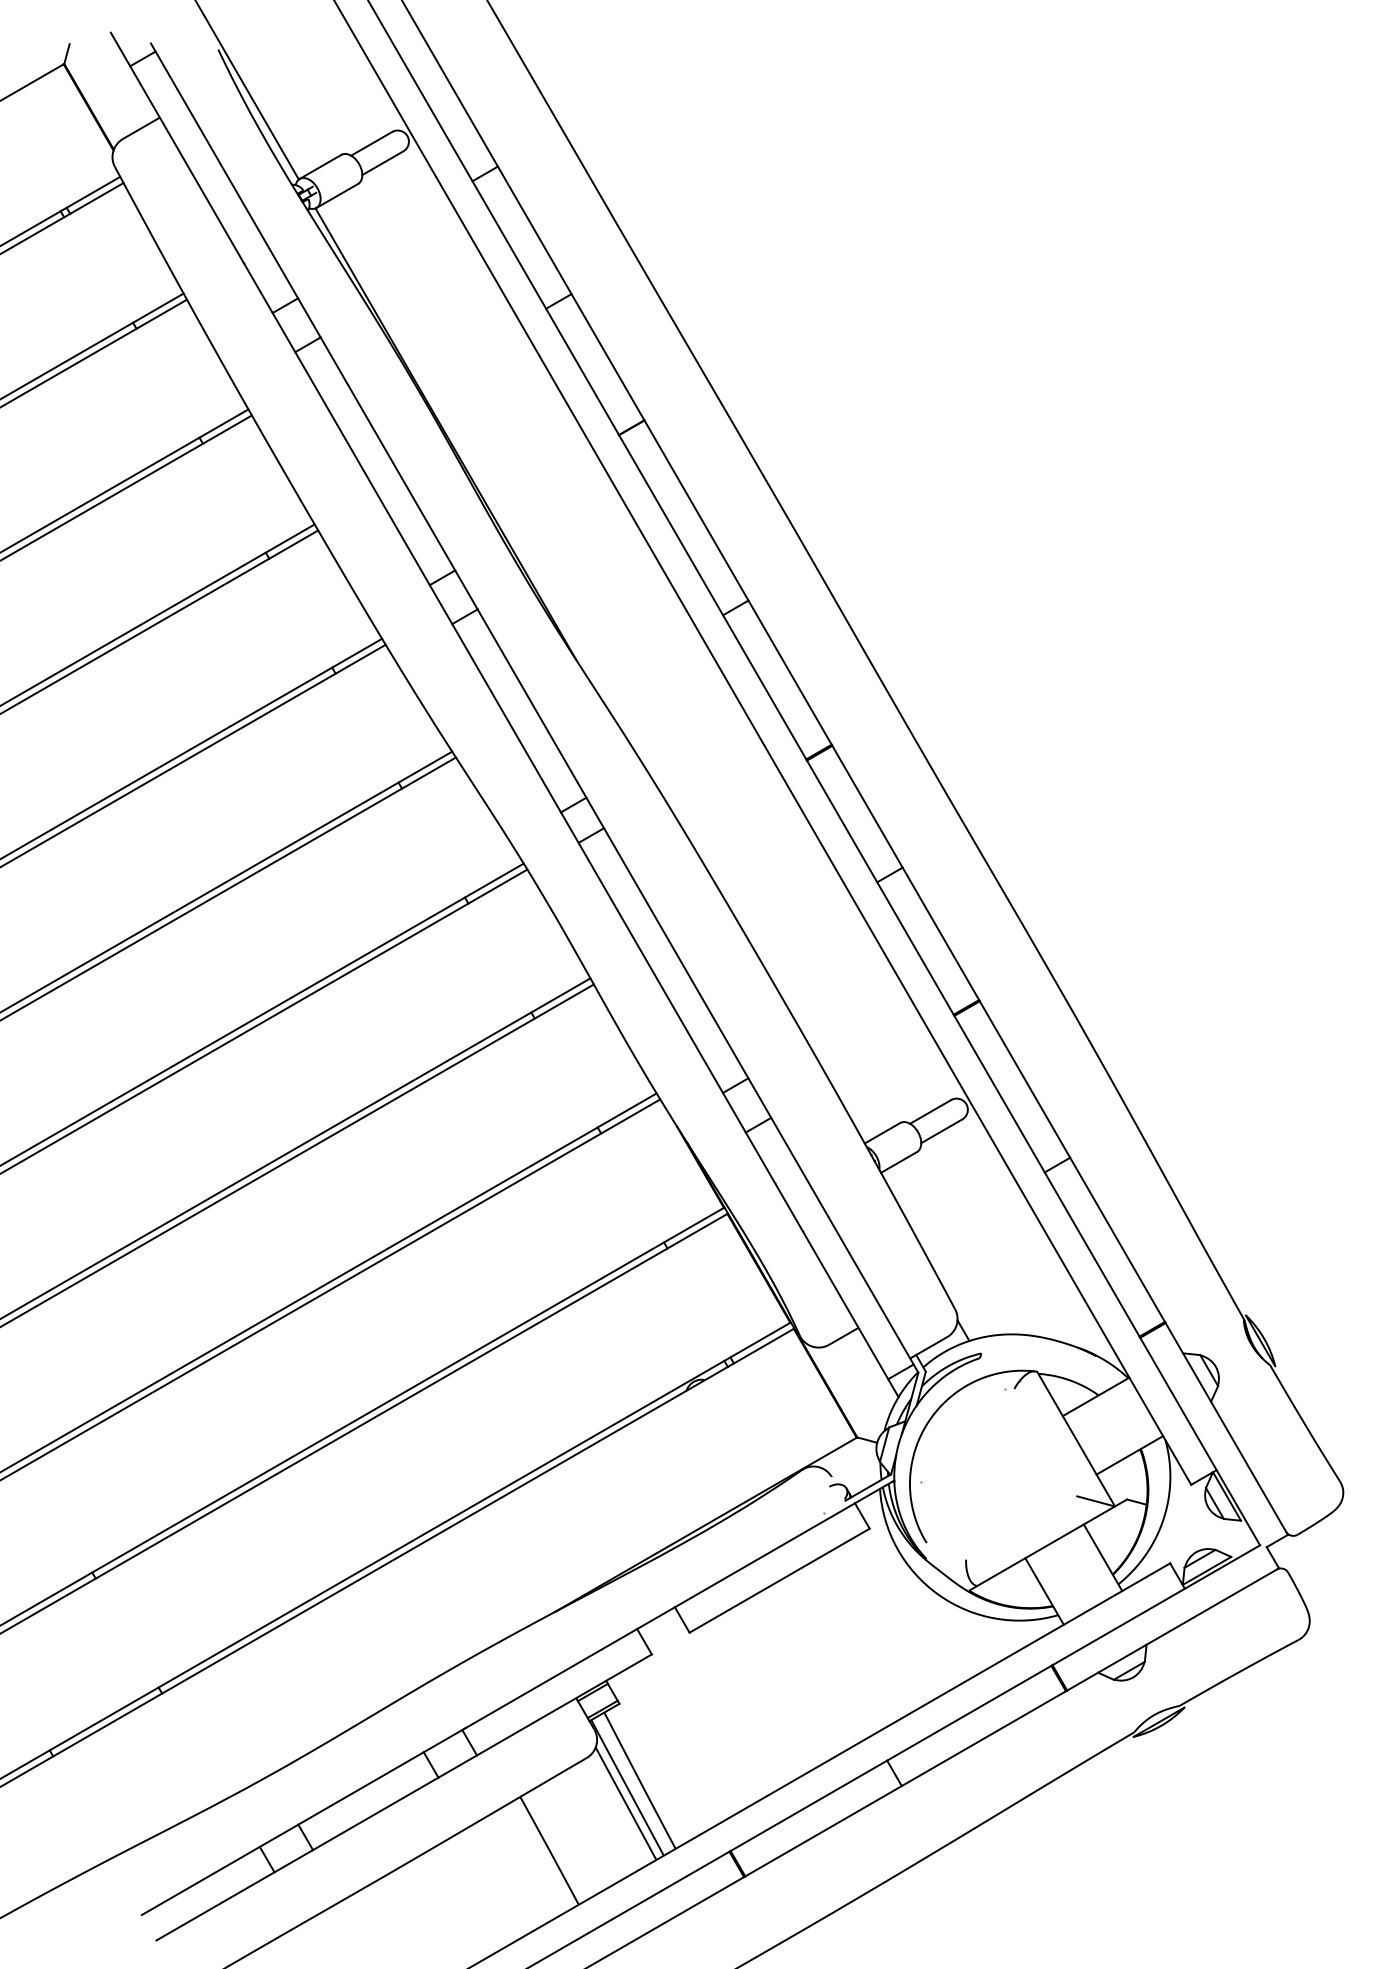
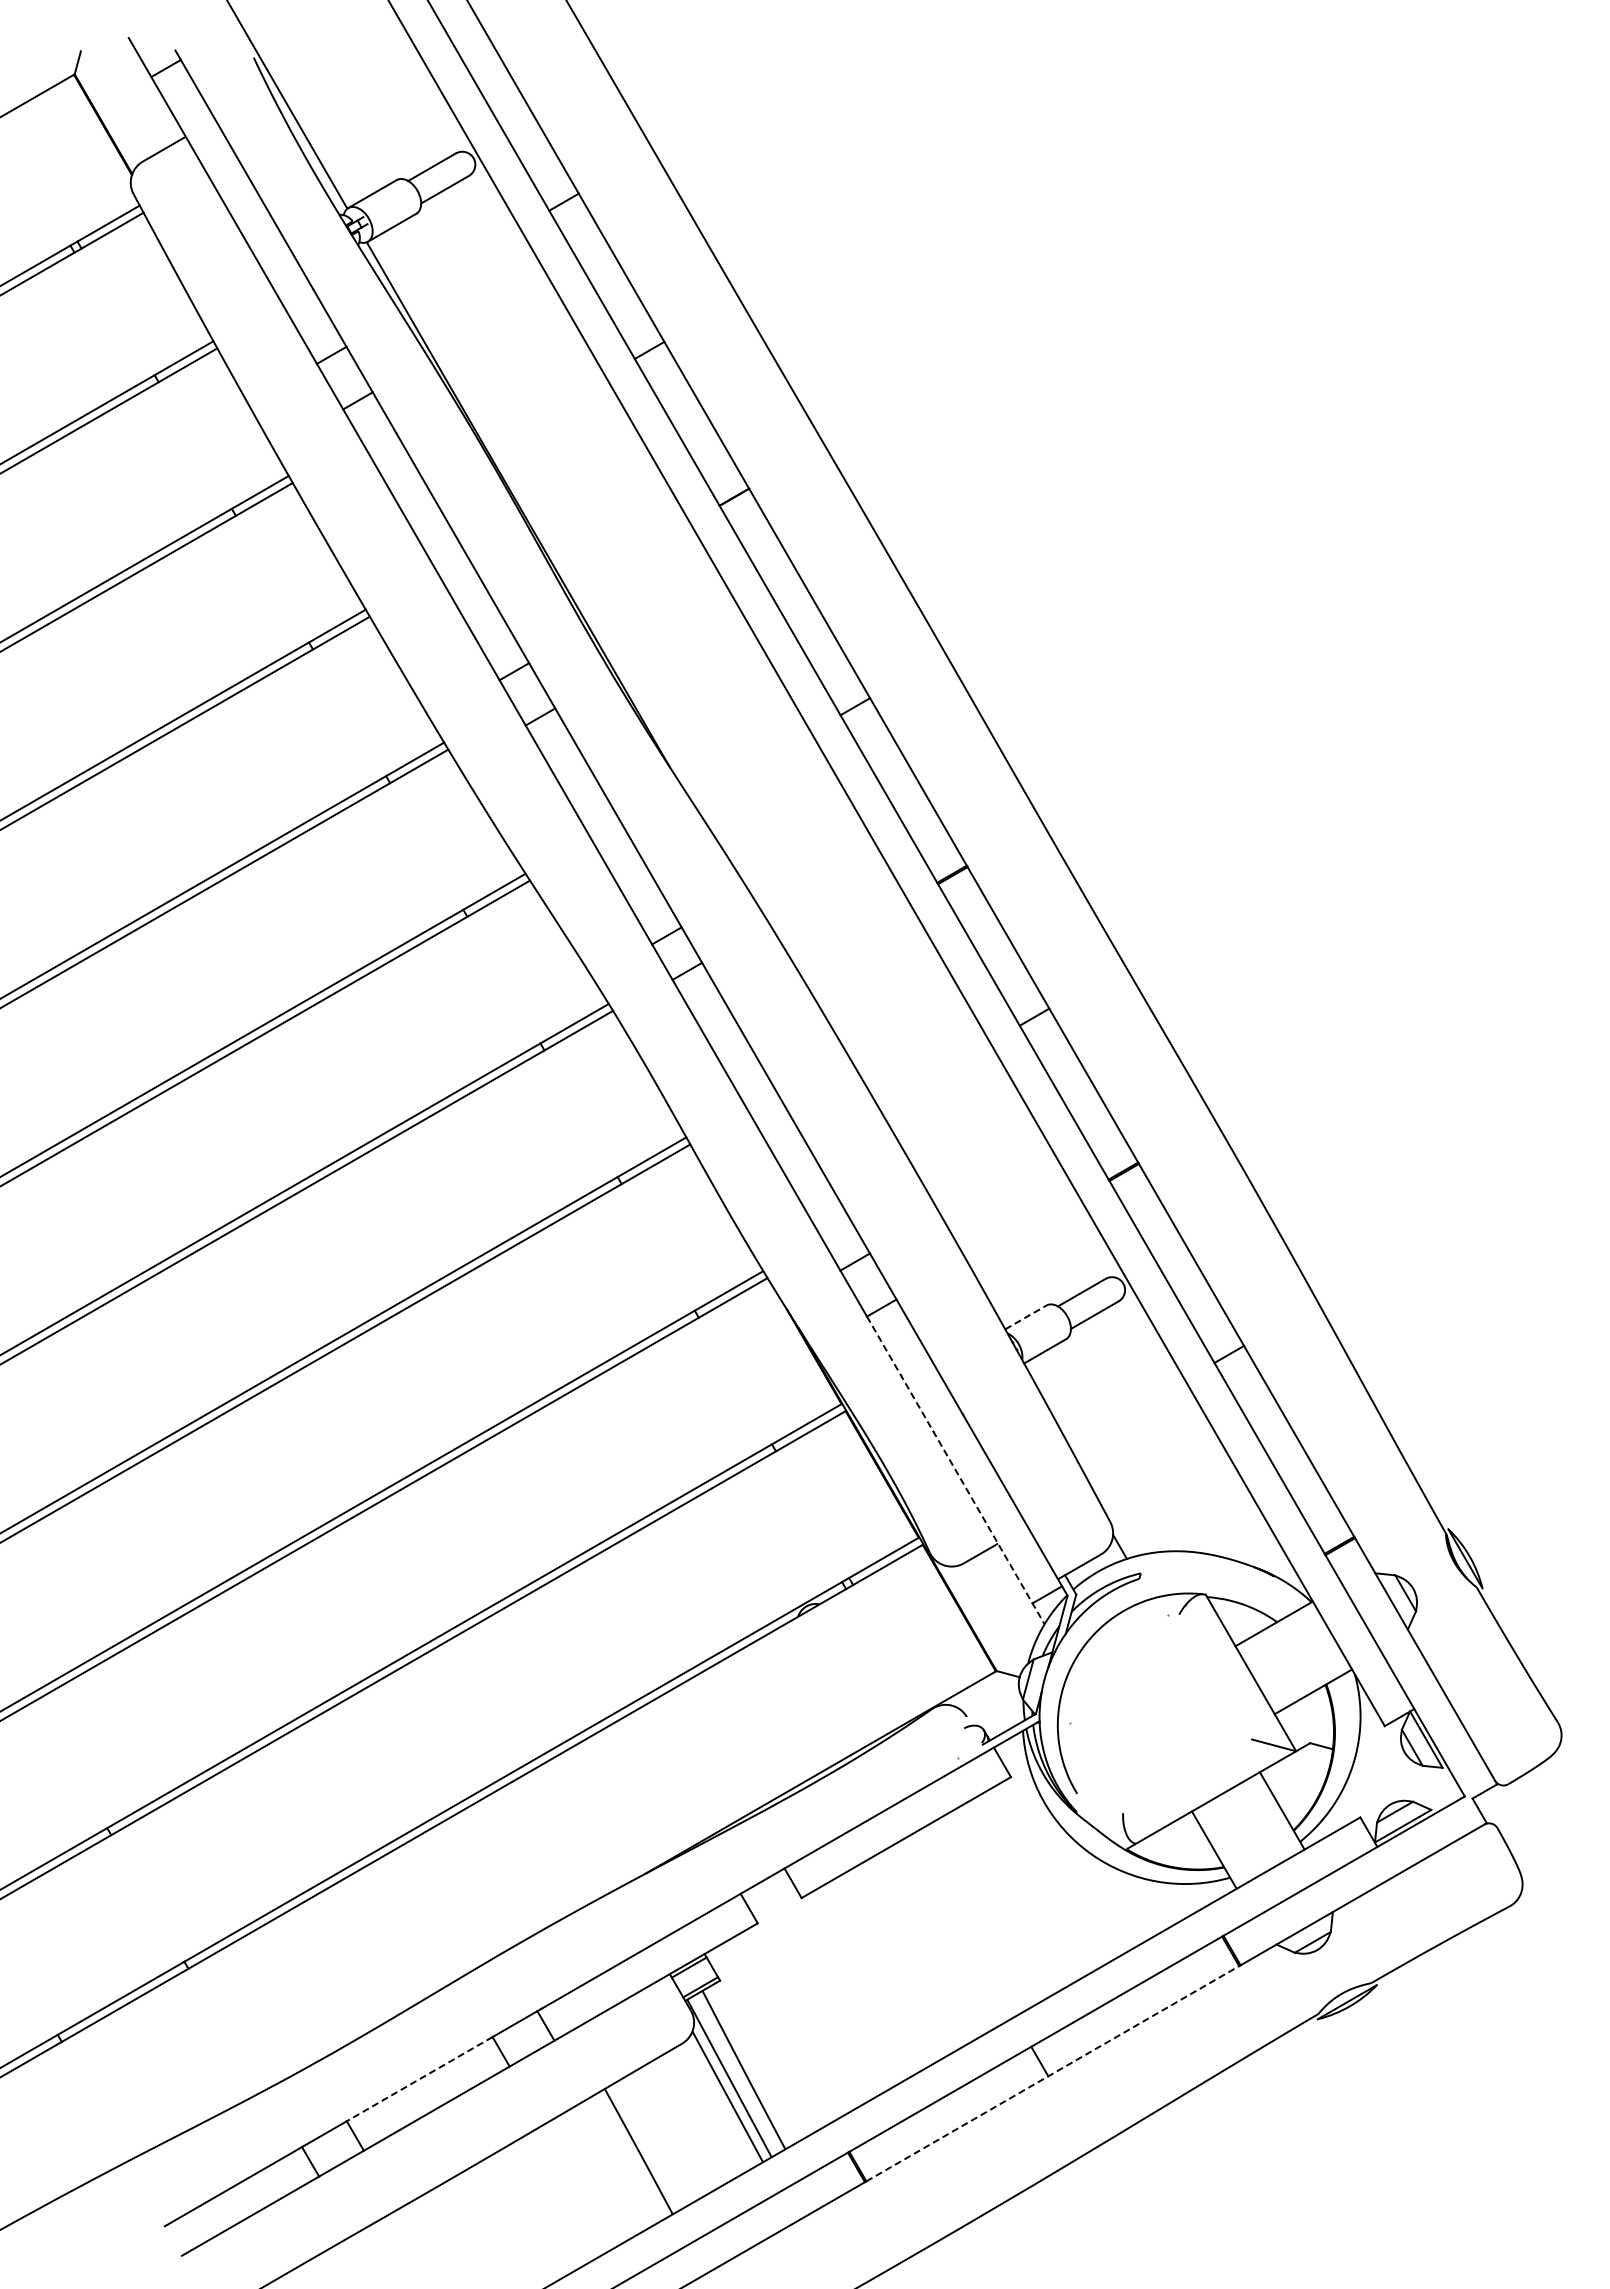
line: (882, 1133) -> (1025, 1317), solid -> dashed
line: (821, 1264) -> (955, 1470), solid -> dashed
line: (906, 1783) -> (1053, 2073), solid -> dashed
line: (360, 1788) -> (419, 2079), solid -> dashed

